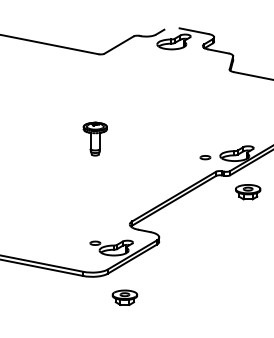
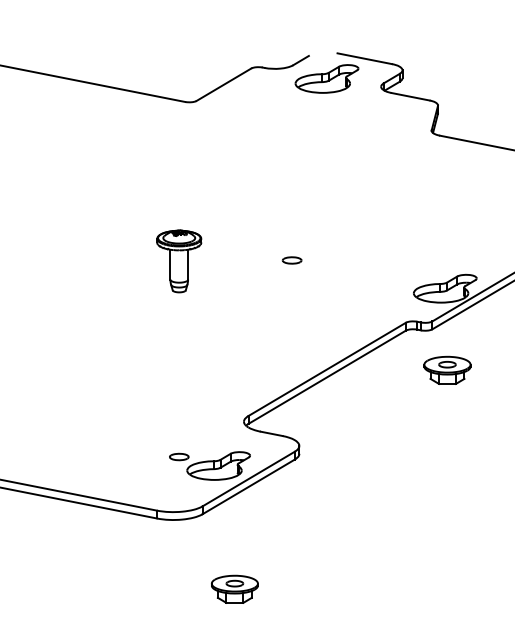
part: (205, 157) -> (292, 260), moved
part: (248, 192) -> (448, 371), moved
part: (124, 297) -> (234, 588), moved

